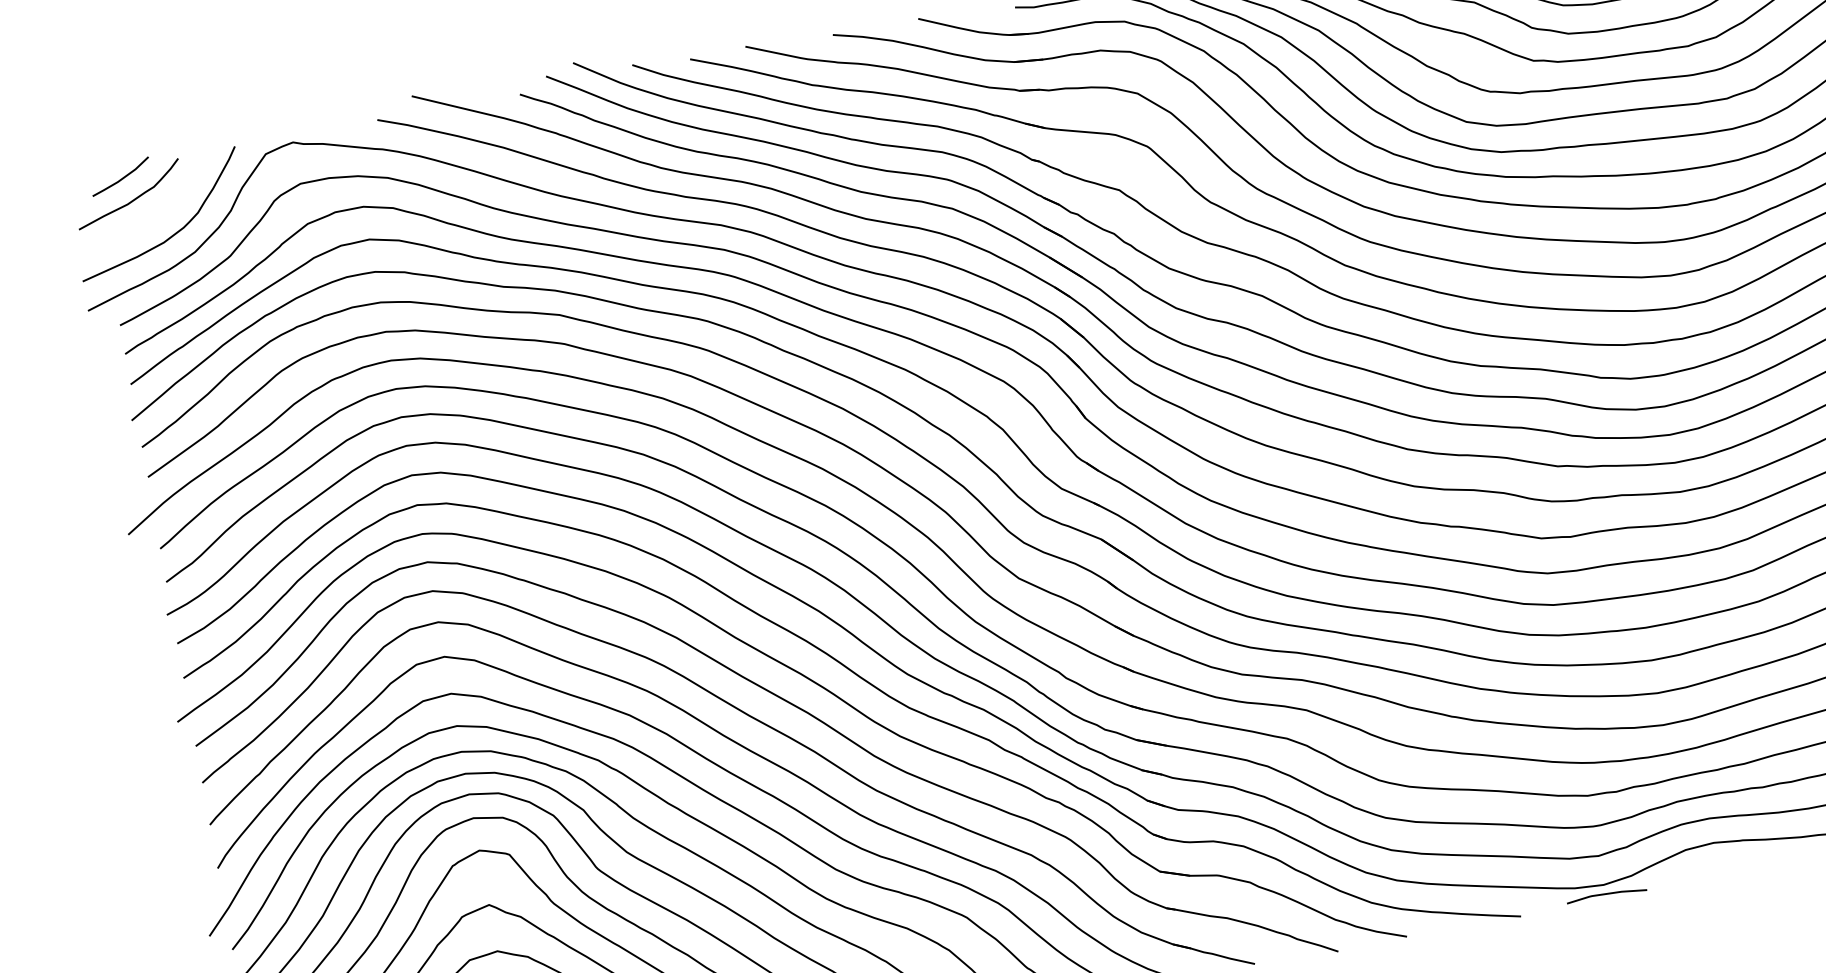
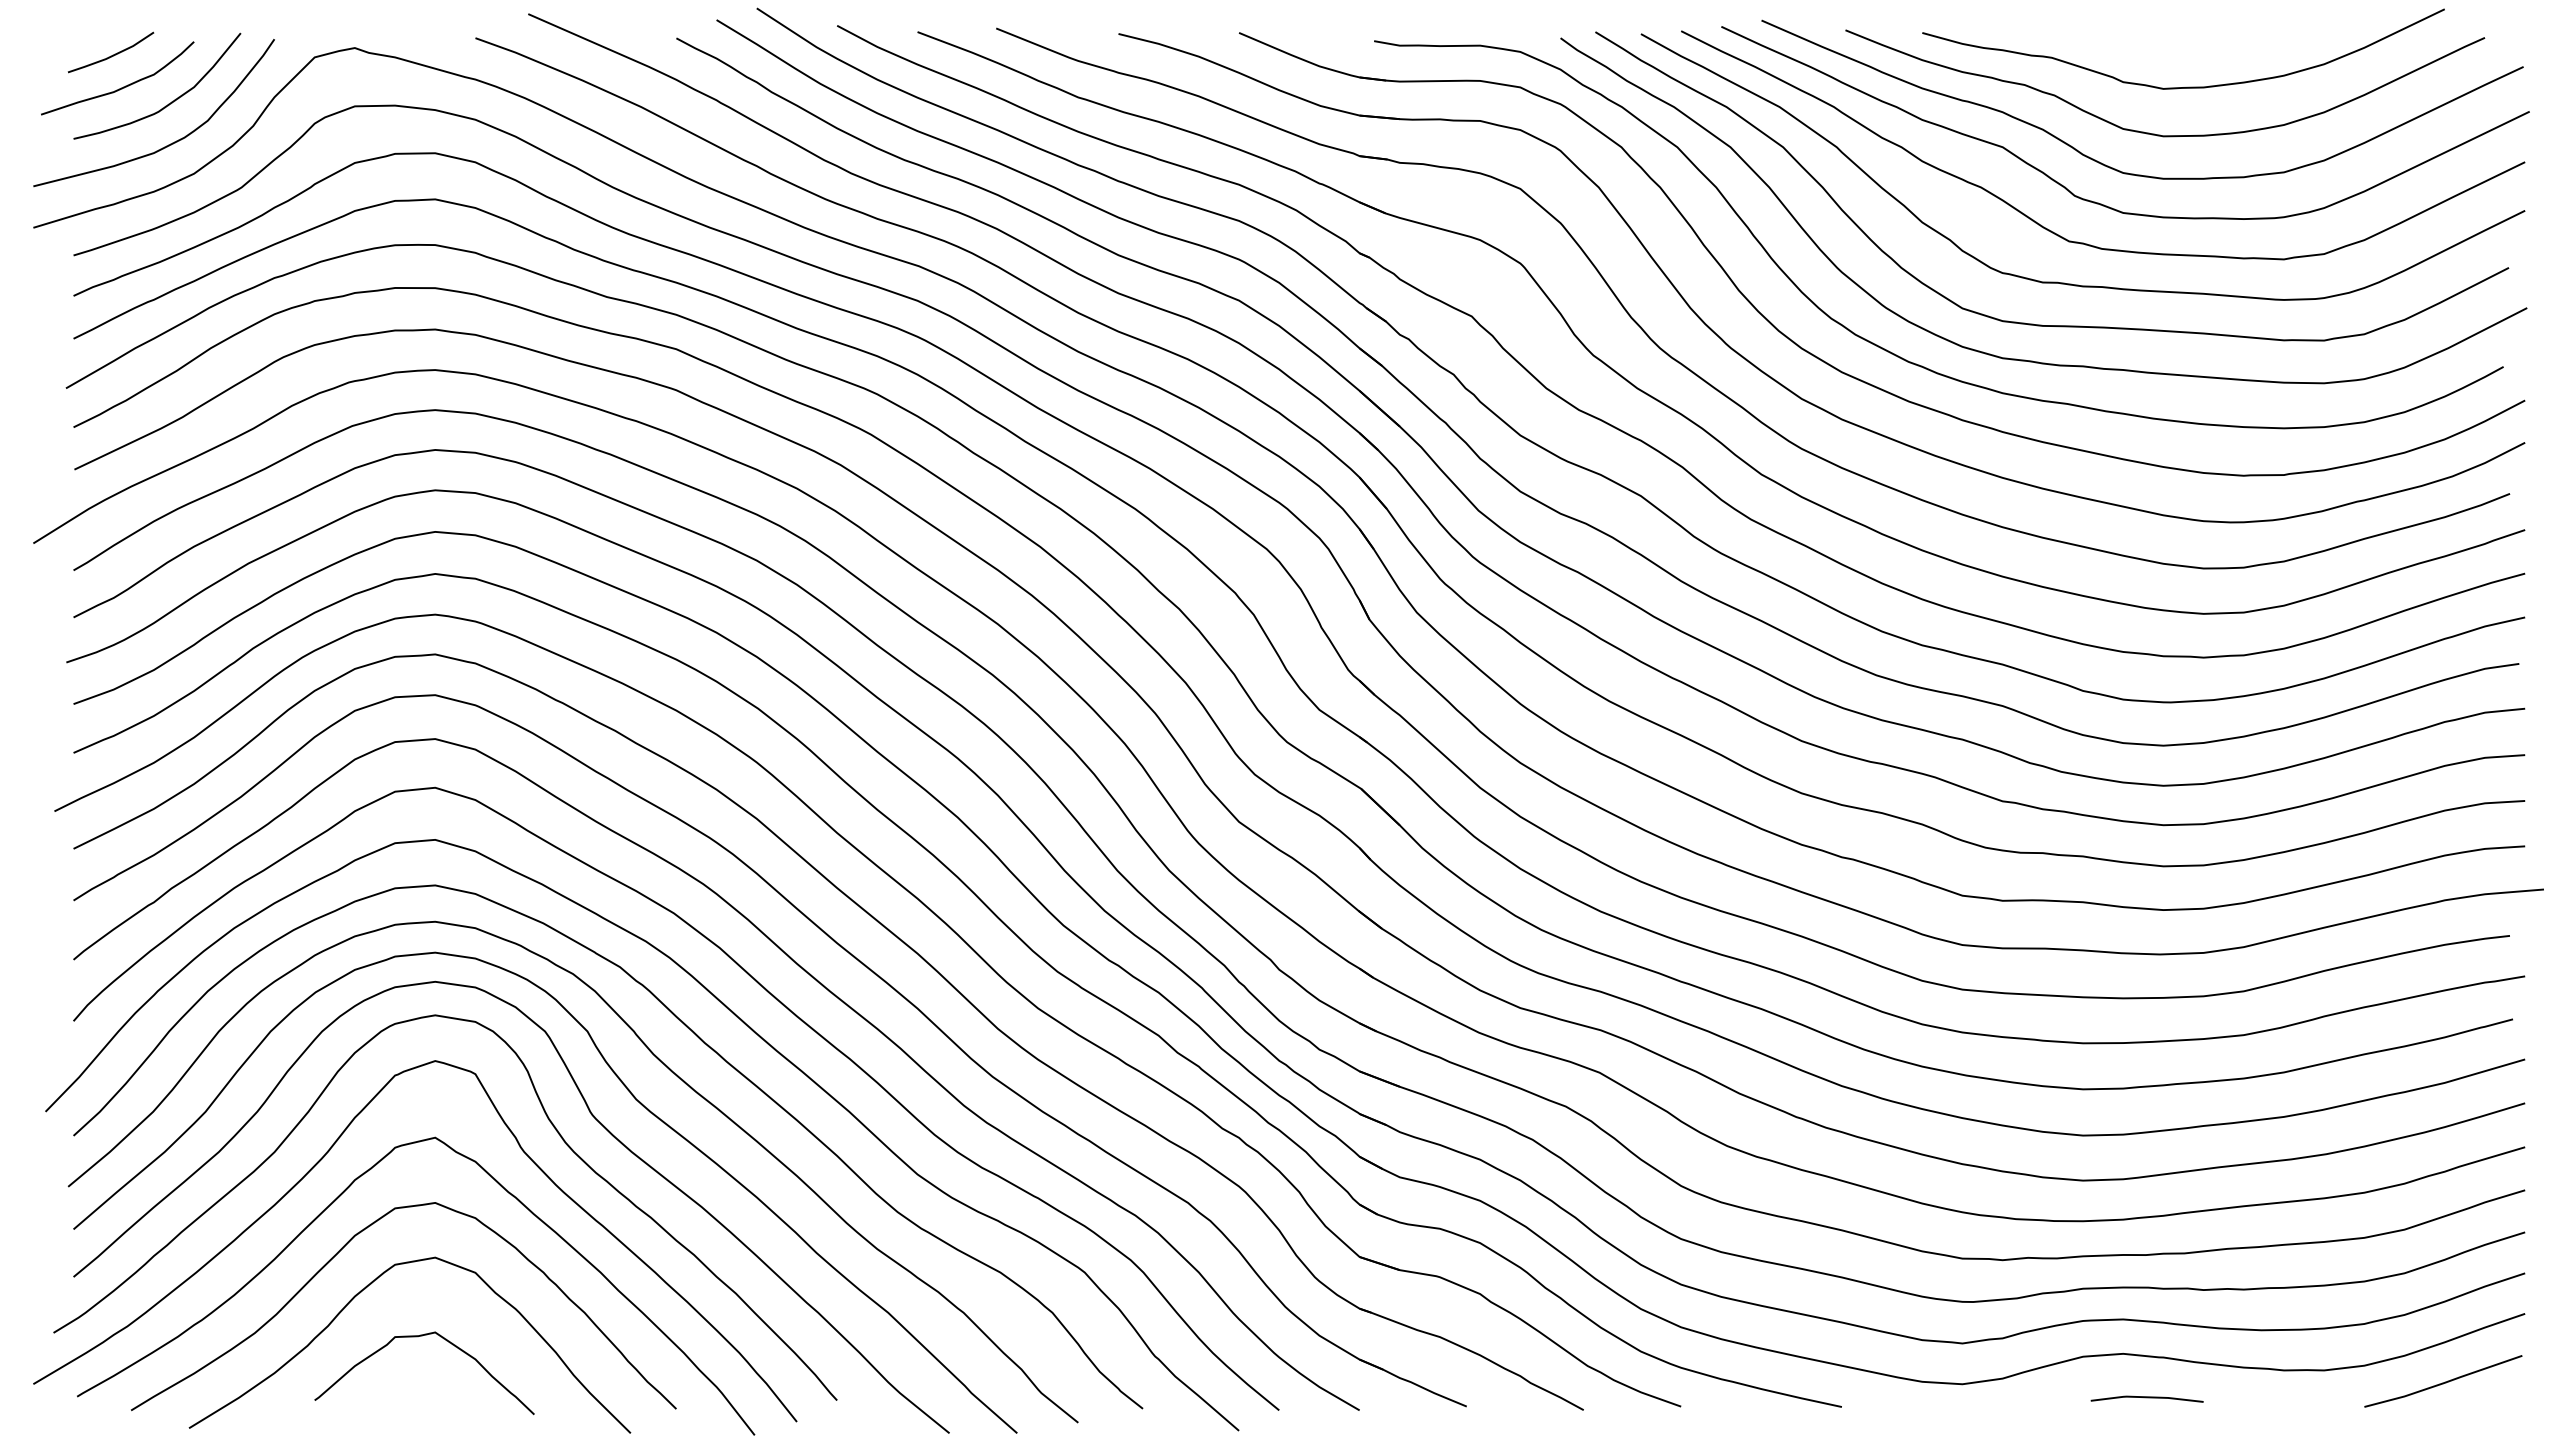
curve: (167, 205) -> (168, 103), added
line: (1606, 894) -> (2146, 1398), moved

